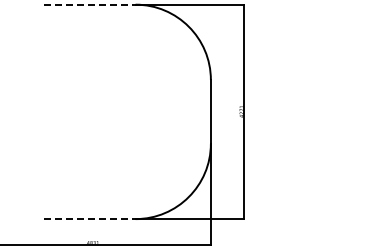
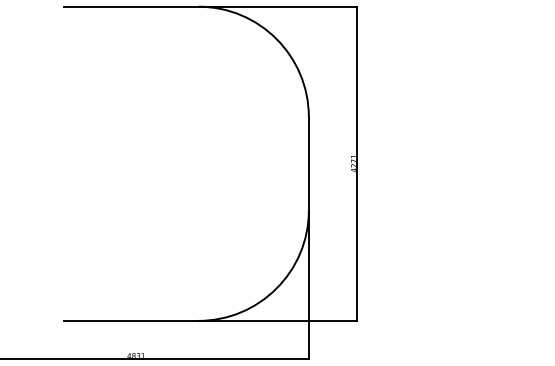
line: (89, 4) -> (130, 6), dashed -> solid
line: (89, 219) -> (130, 321), dashed -> solid

